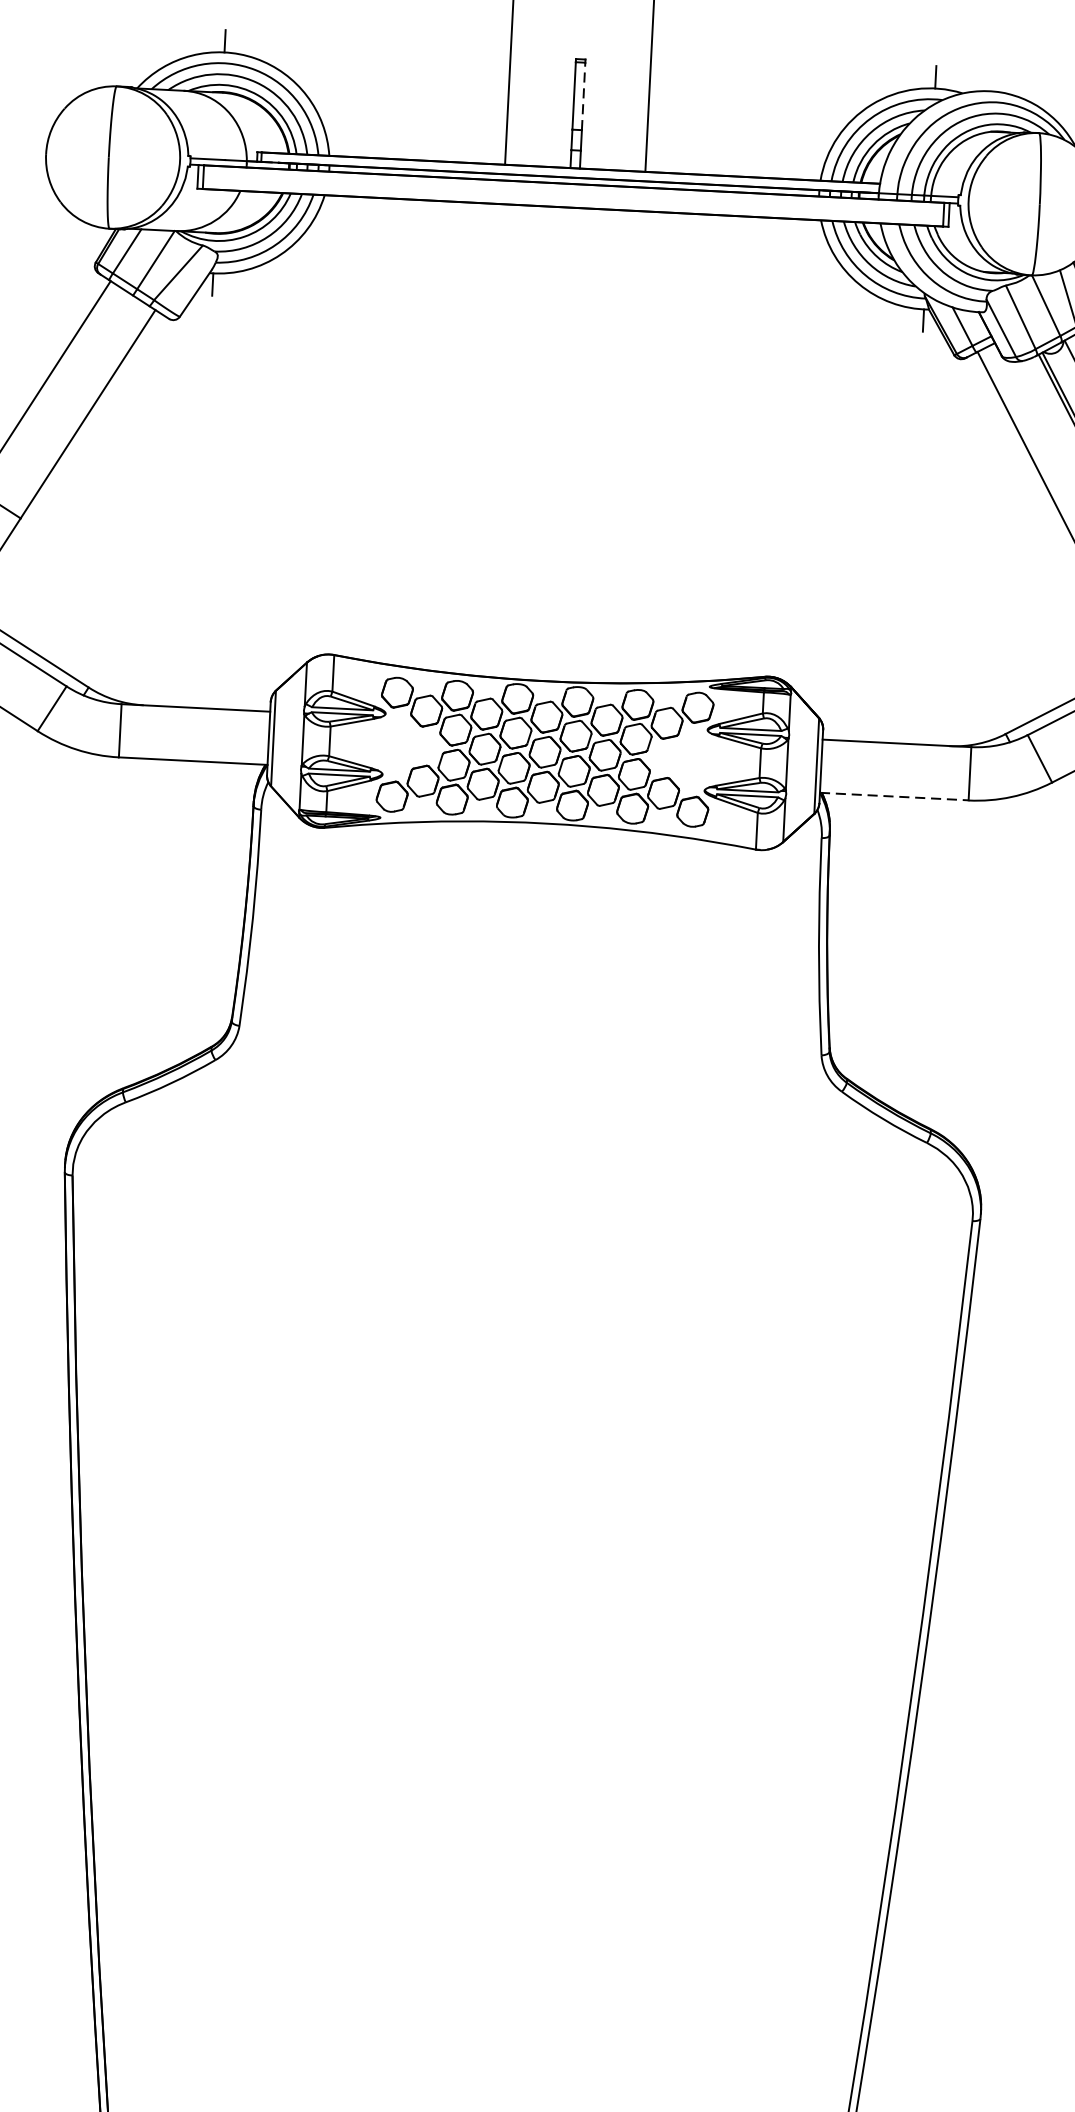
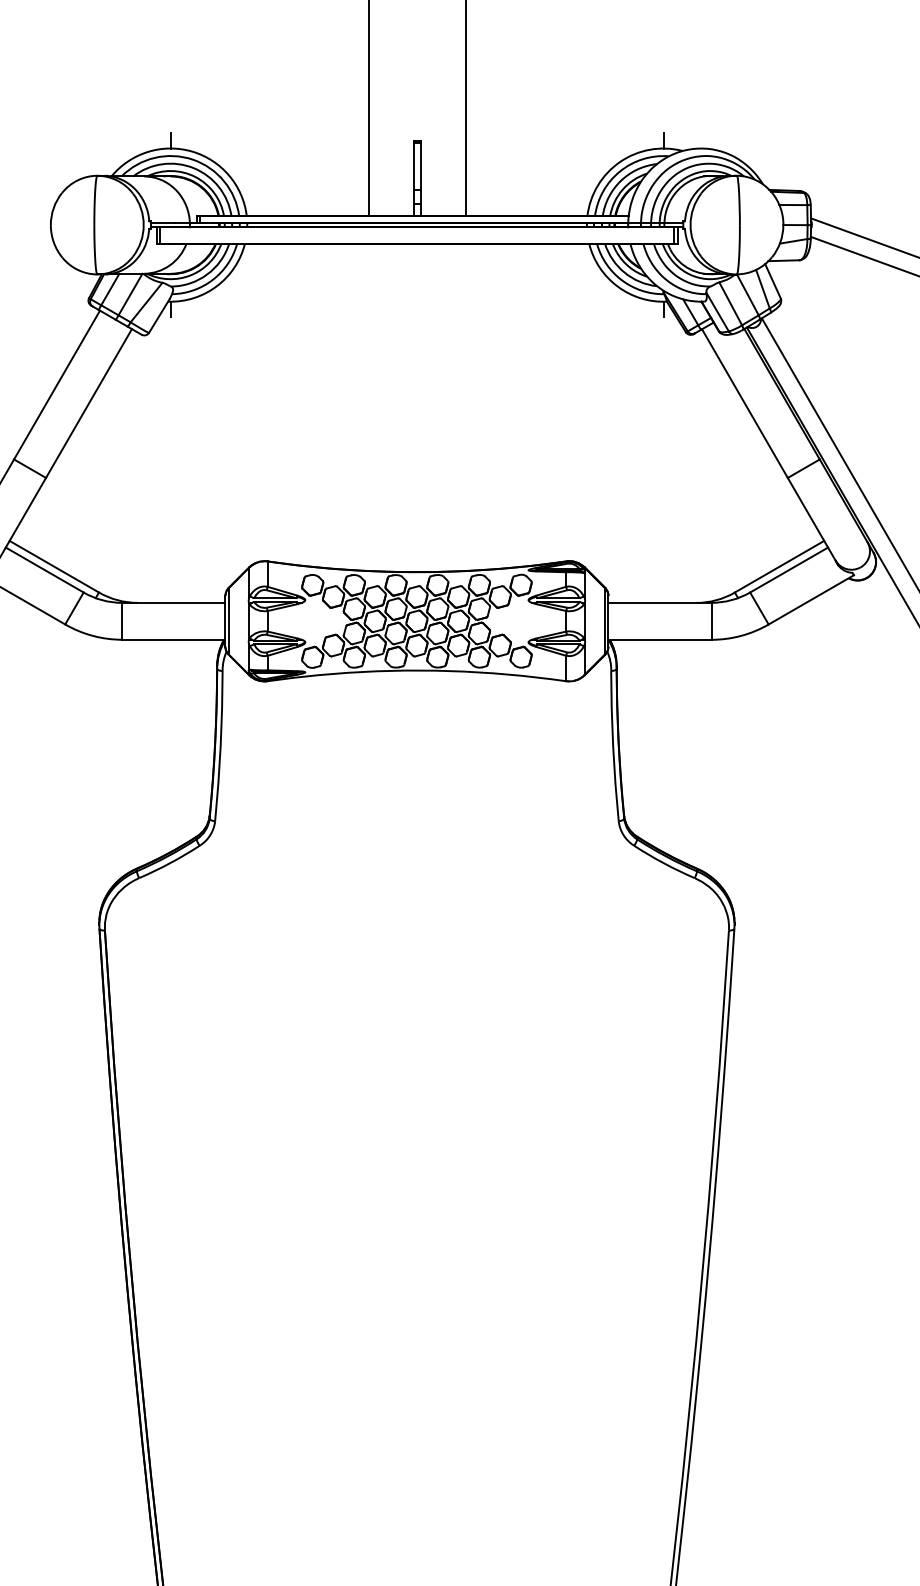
line: (583, 95) -> (420, 165), dashed -> solid
line: (893, 796) -> (659, 639), dashed -> solid

